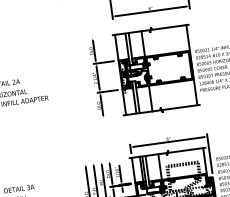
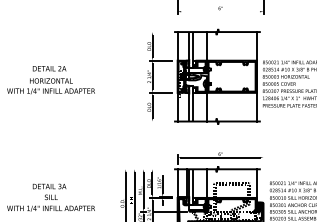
line: (150, 11) -> (220, 11), removed
line: (209, 153) -> (263, 176), removed

